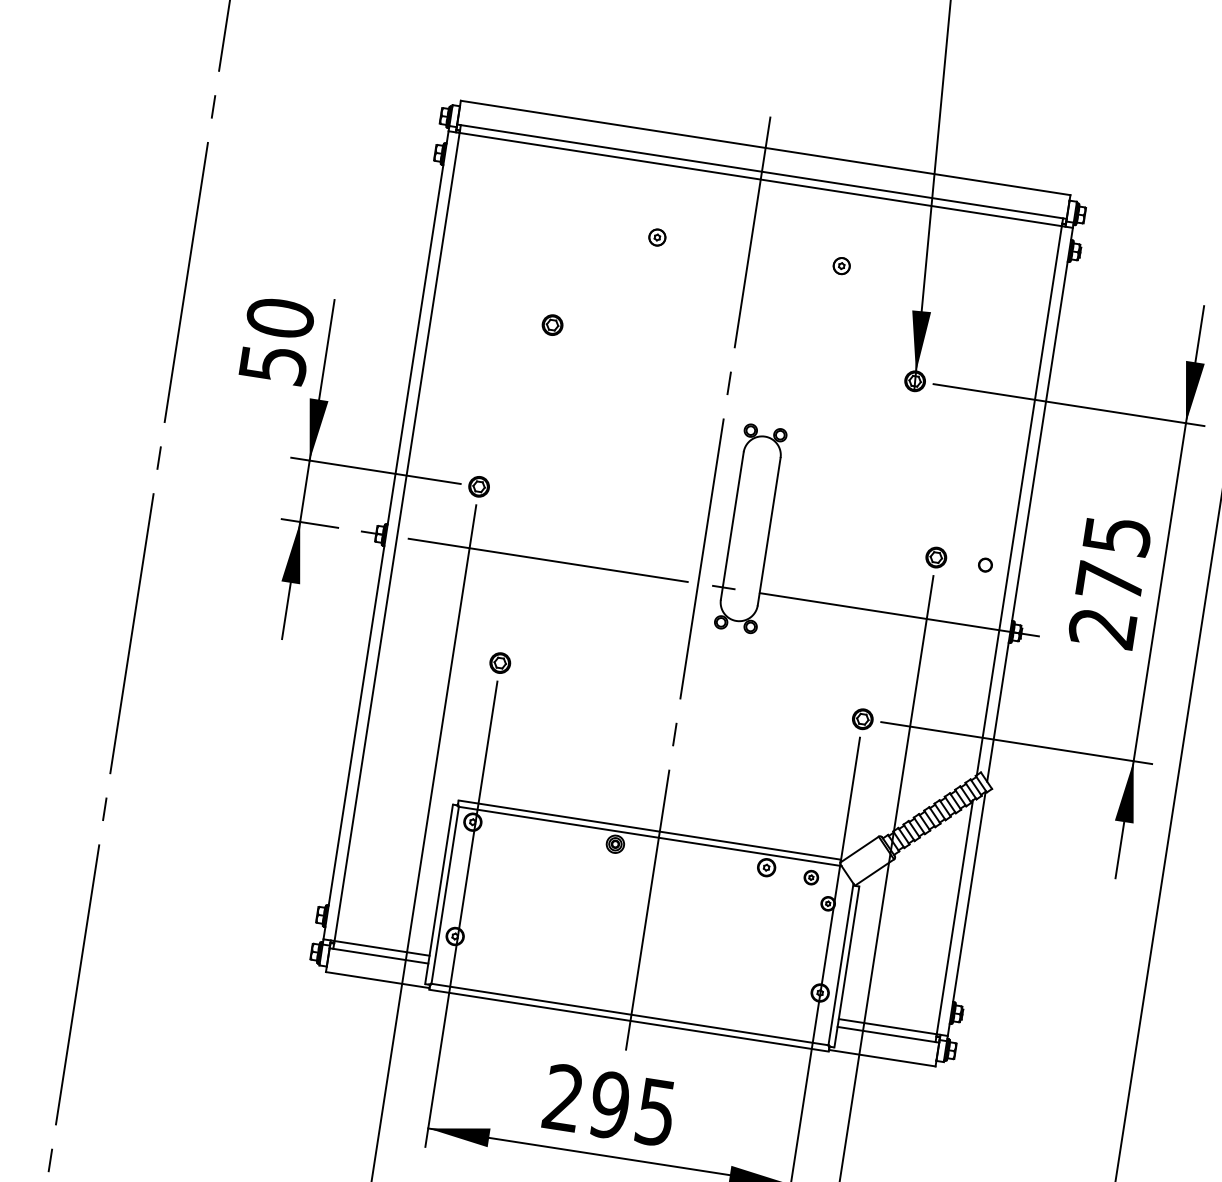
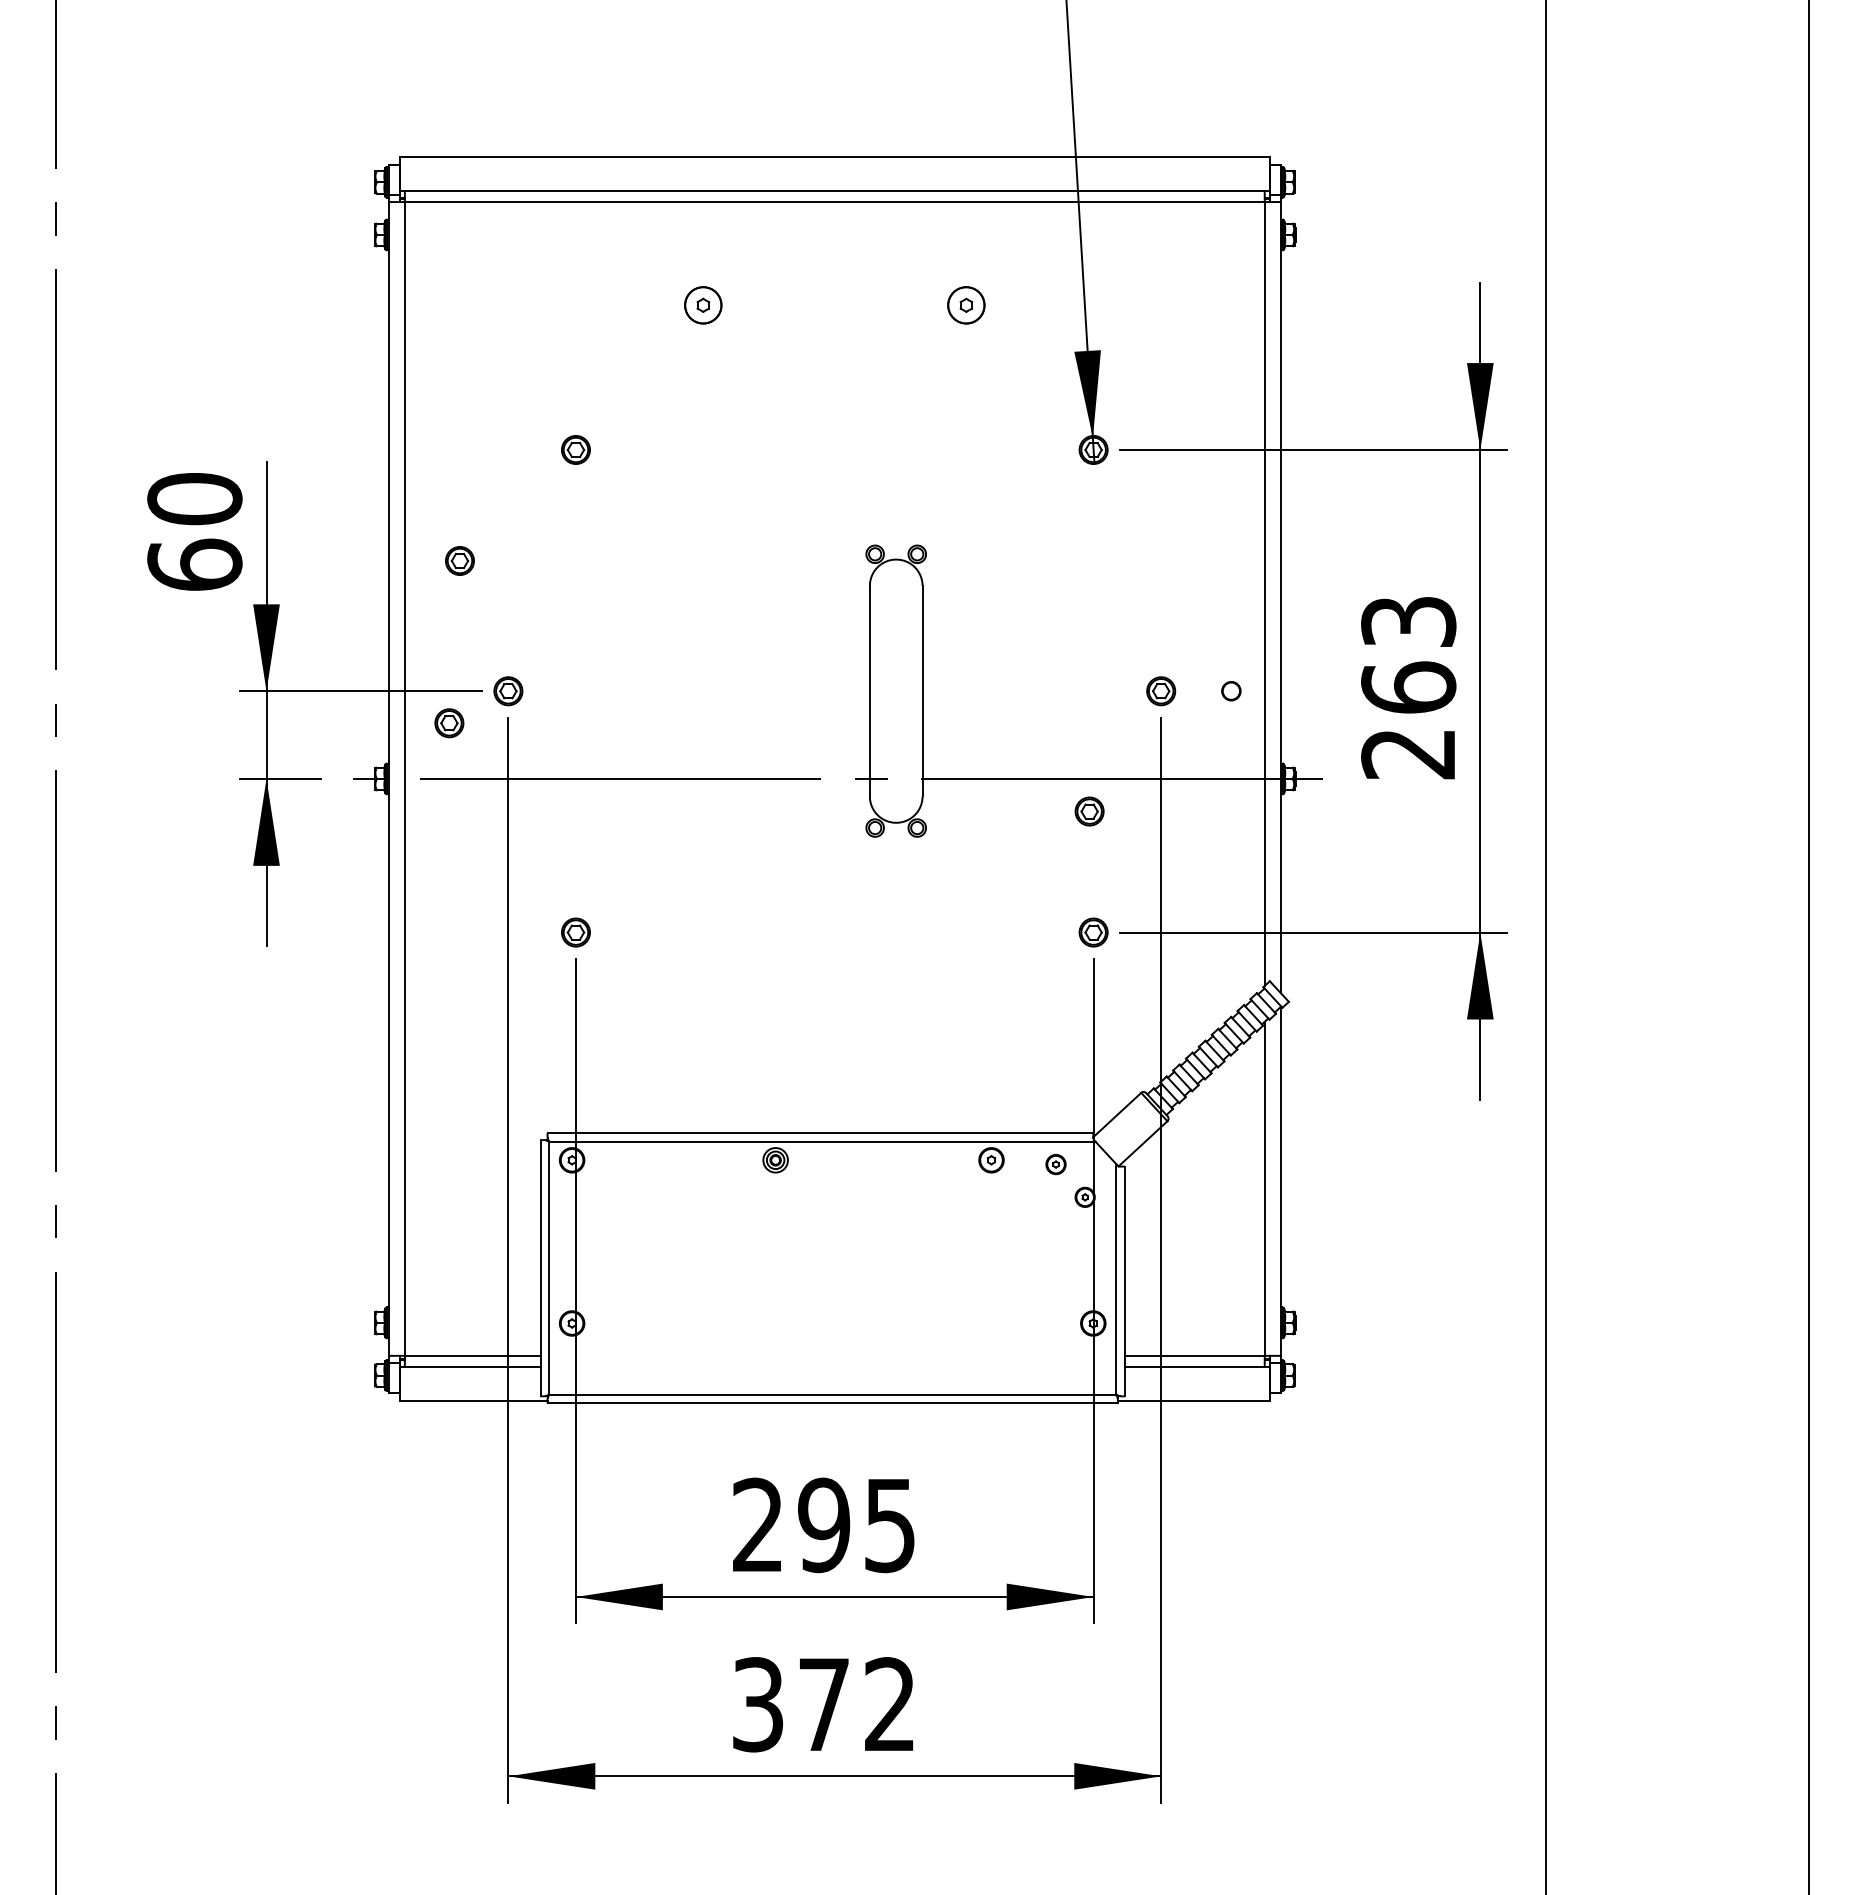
part: (656, 236) -> (702, 304), size x1.6
part: (841, 265) -> (966, 304), size x1.6
text: (273, 363) -> (194, 564), 50 -> 60
part: (459, 389) -> (459, 560), added
part: (434, 503) -> (449, 723), added
text: (1113, 559) -> (1408, 655), 275 -> 263
line: (698, 583) -> (834, 778), removed
part: (873, 634) -> (1089, 811), added

